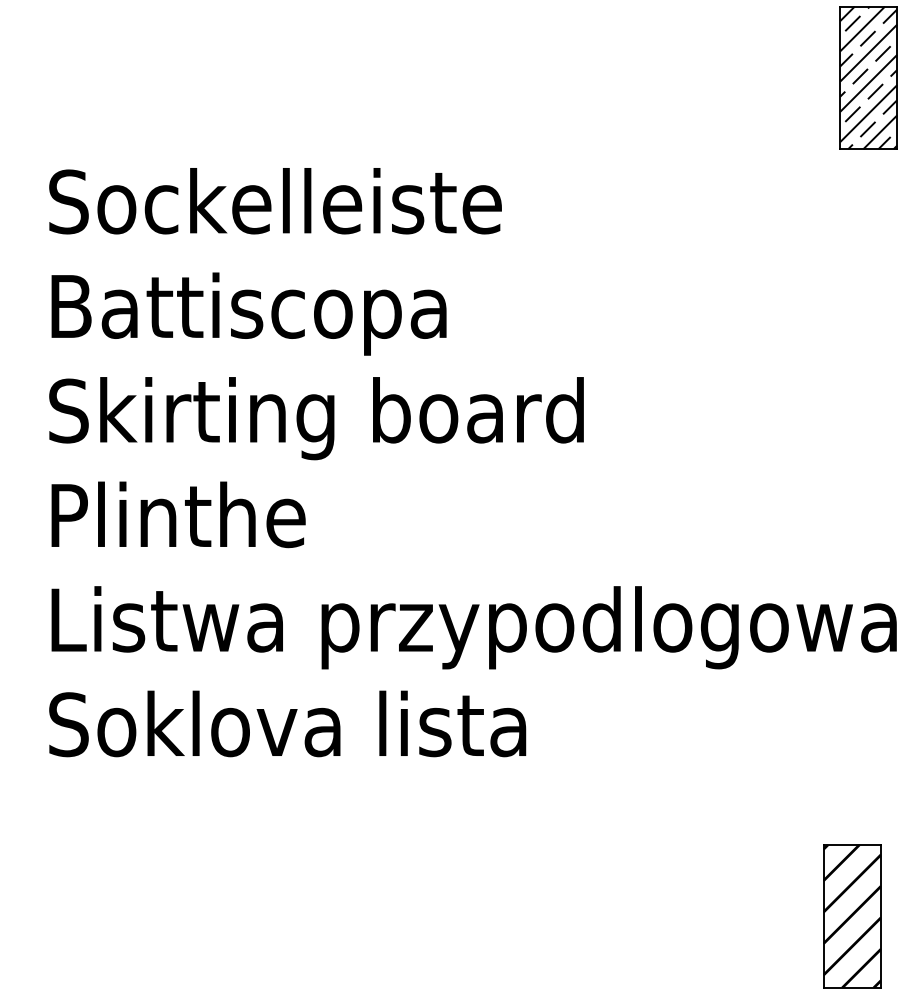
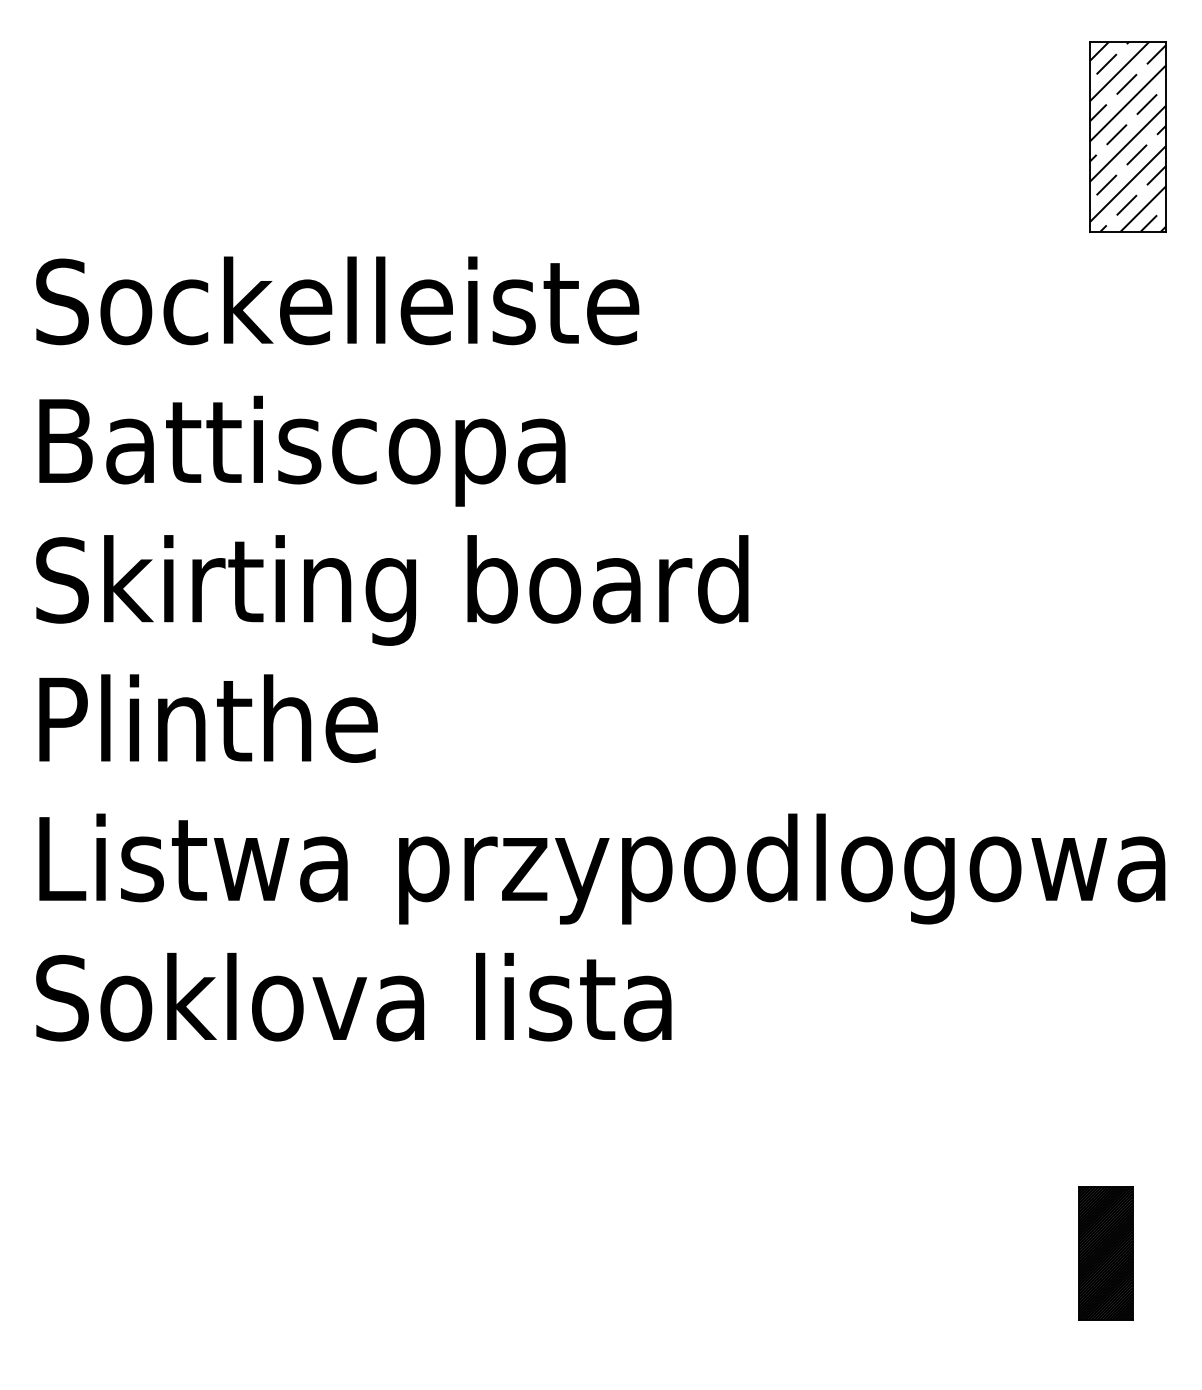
part: (851, 915) -> (1105, 1252), size x0.7

